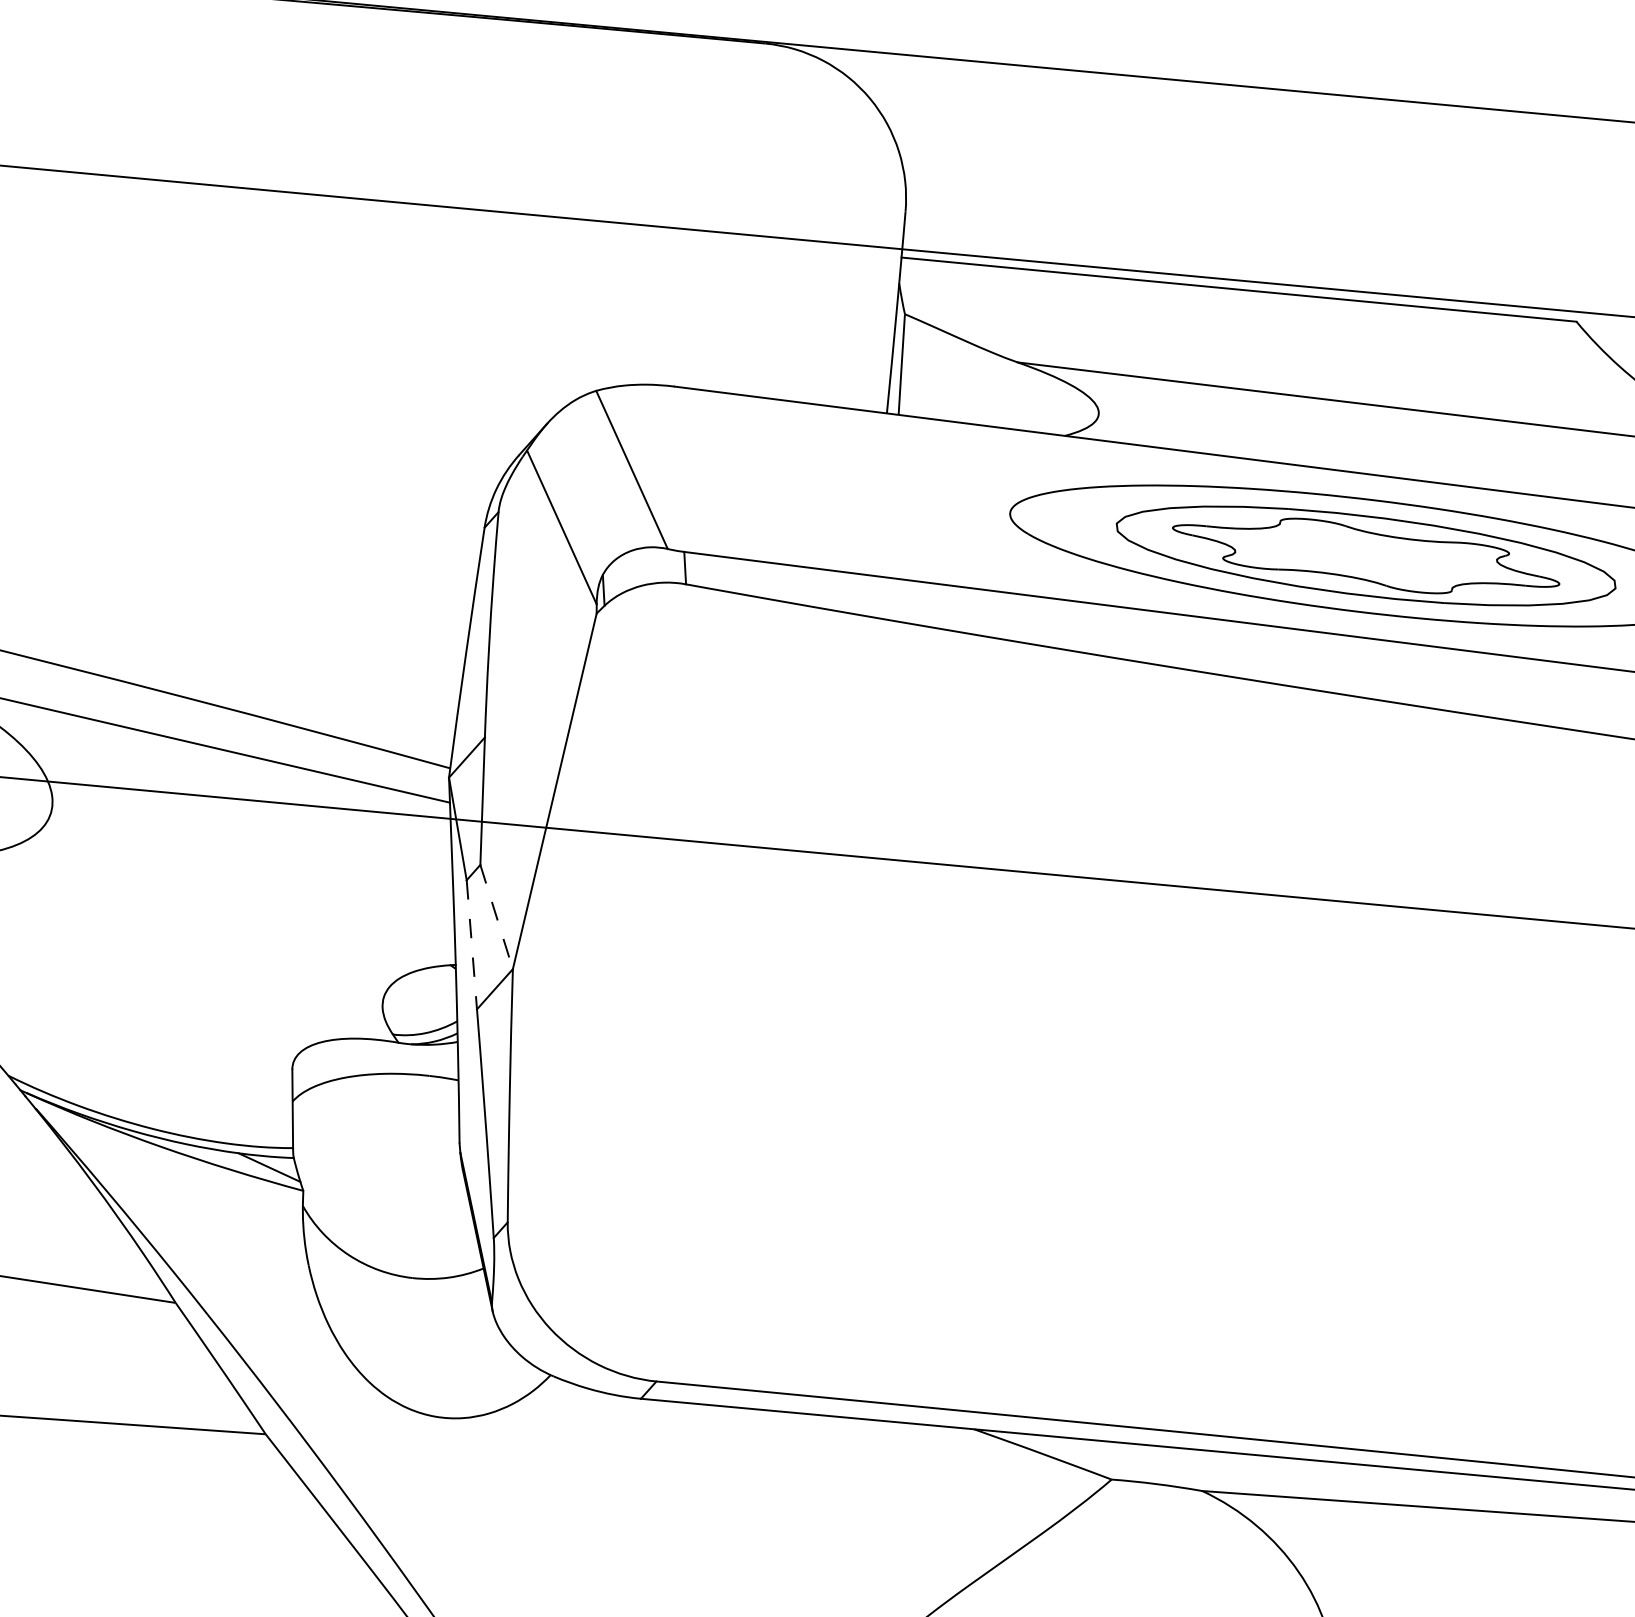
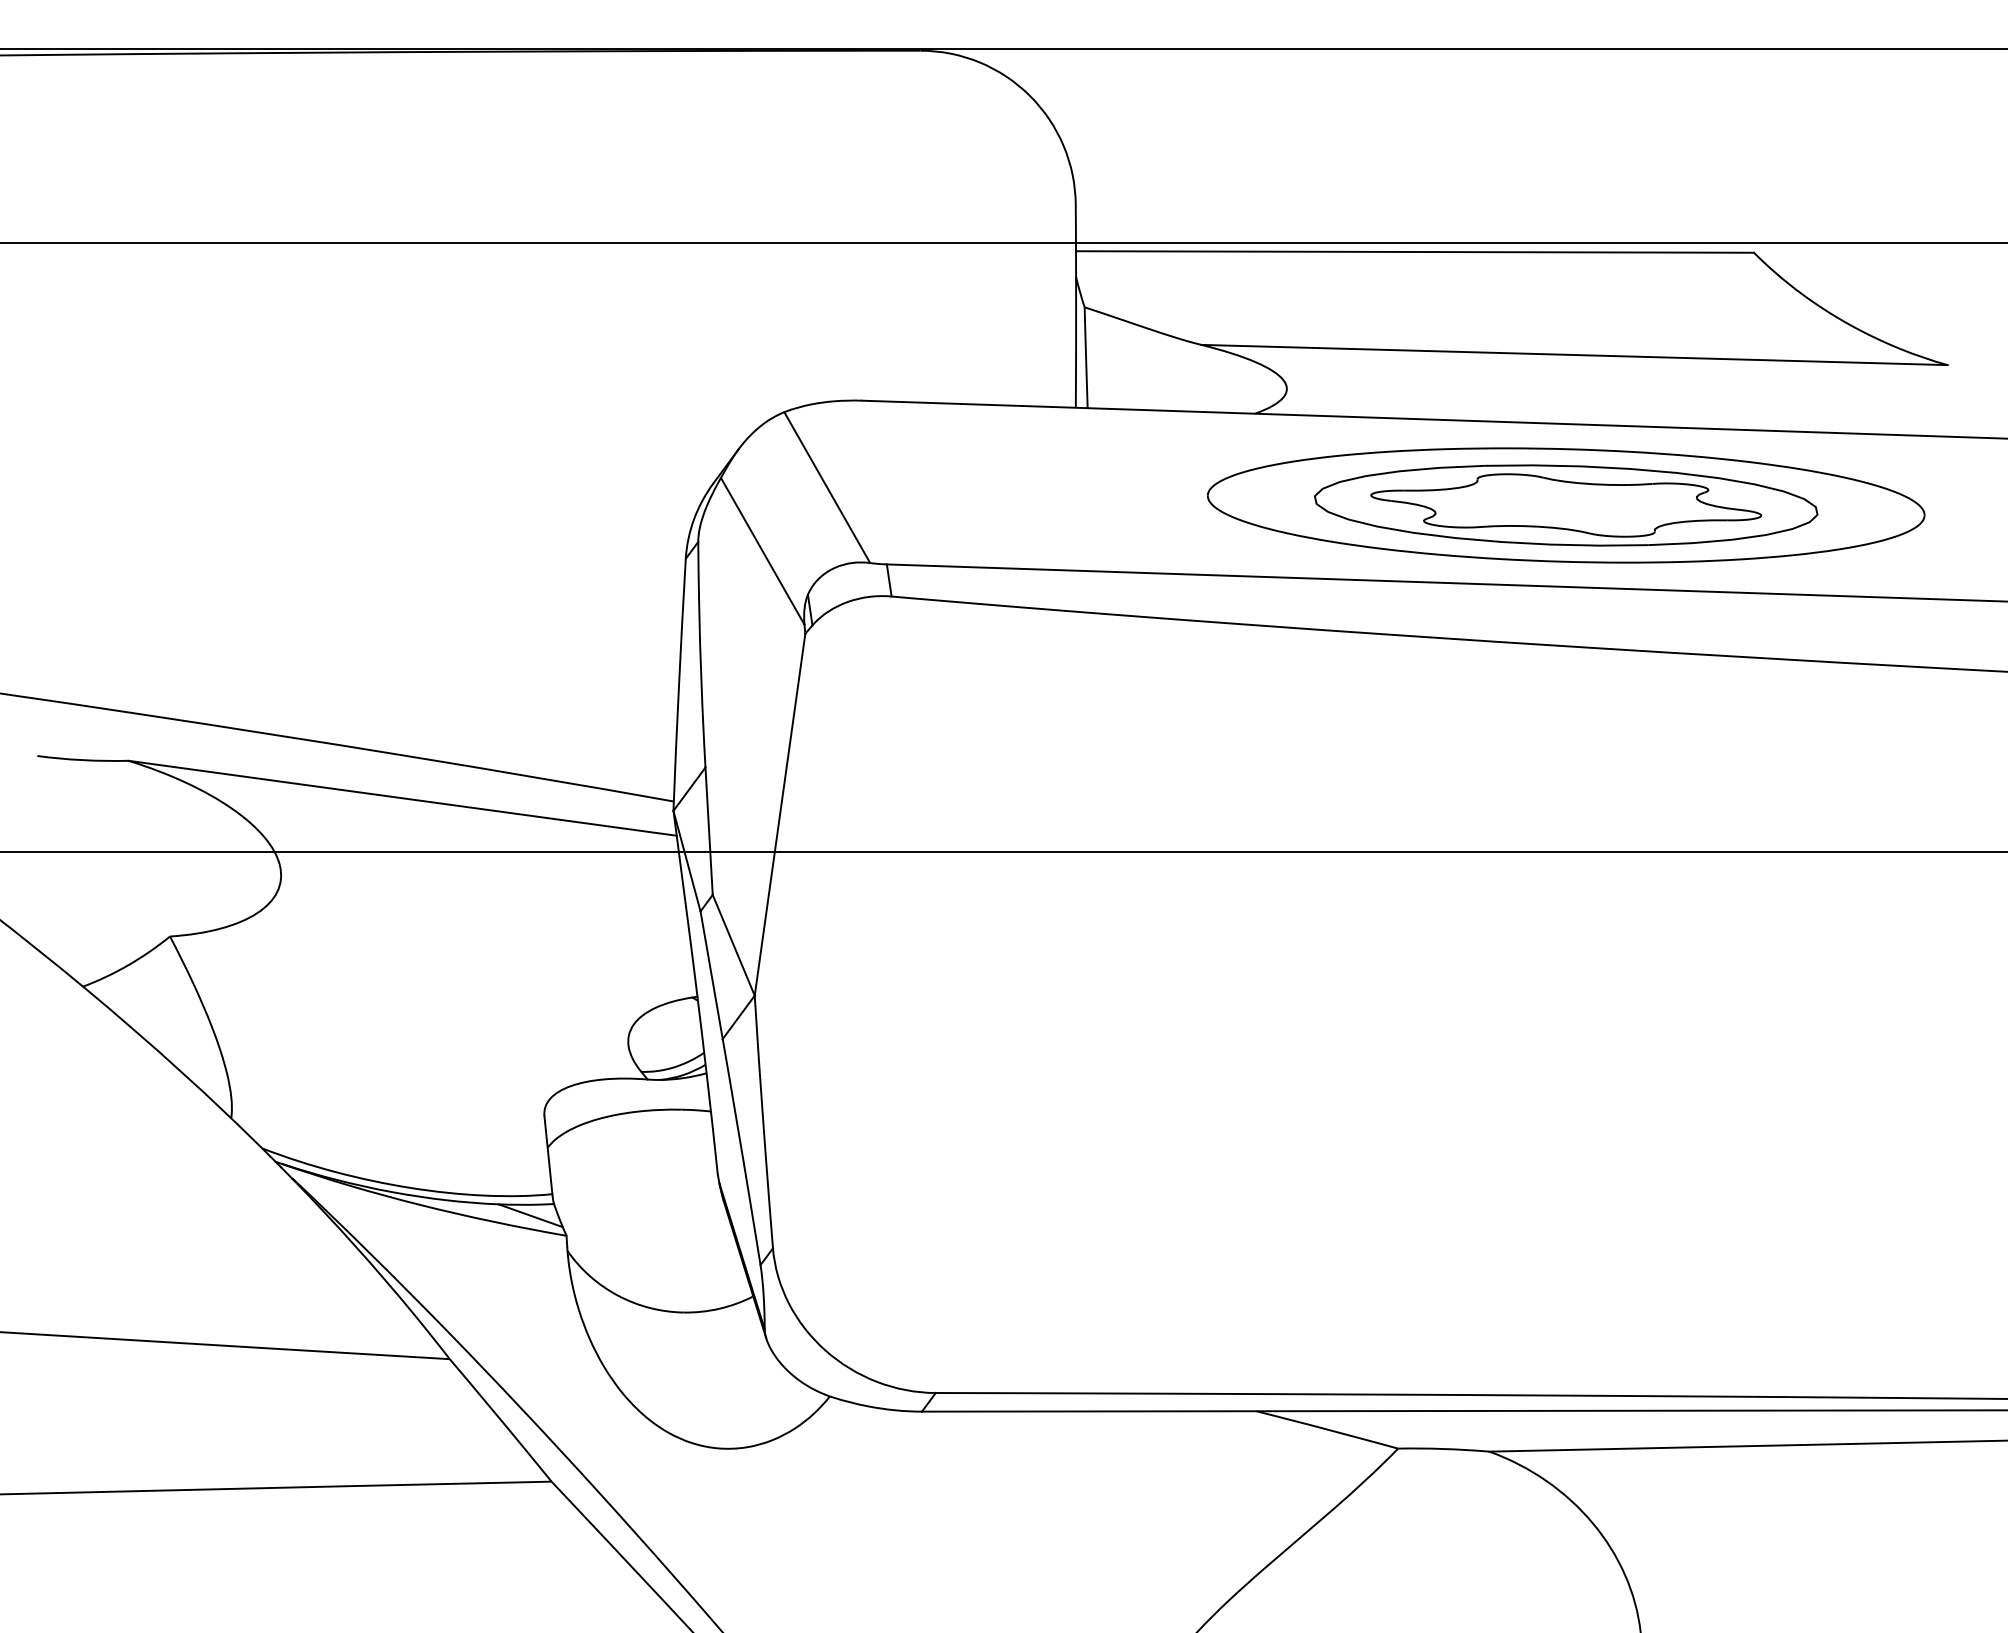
line: (496, 917) -> (733, 945), dashed -> solid
line: (471, 945) -> (711, 975), dashed -> solid

